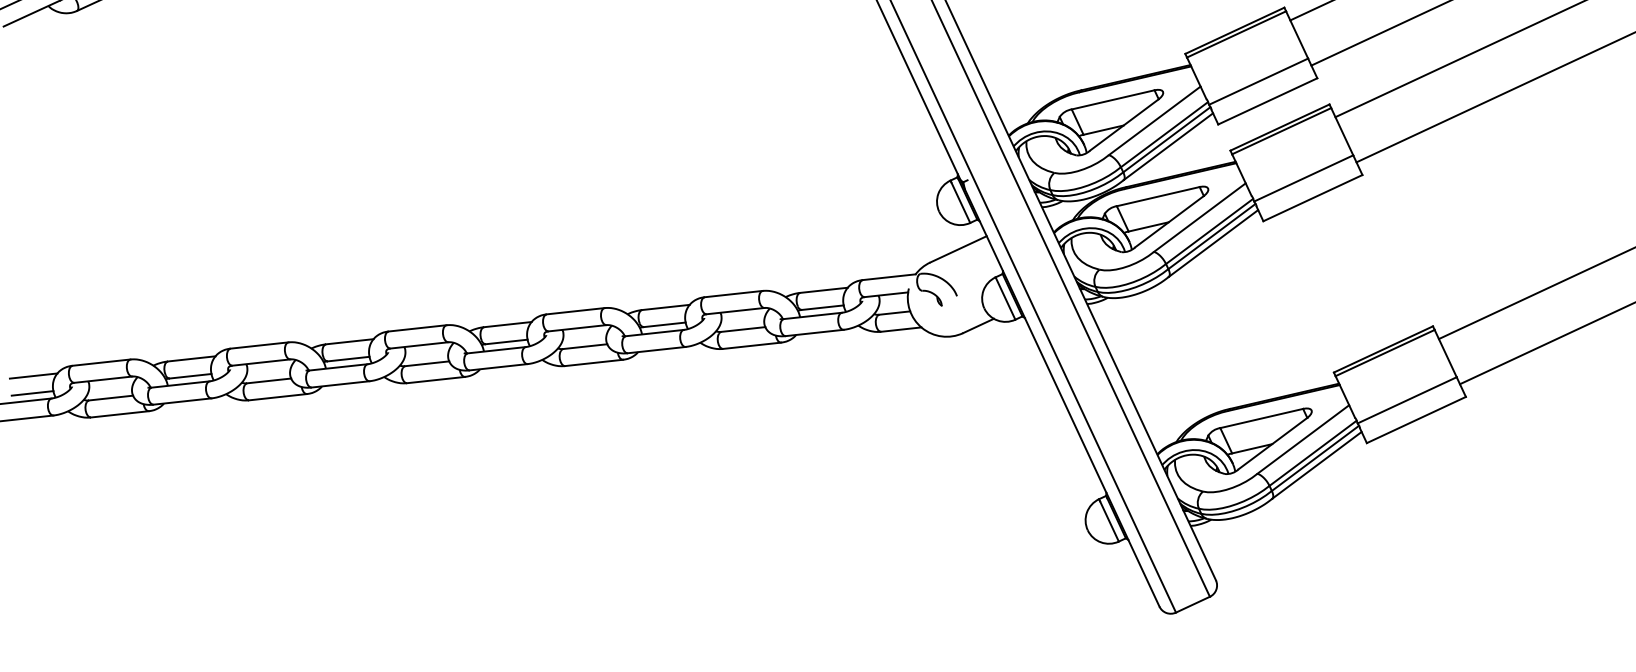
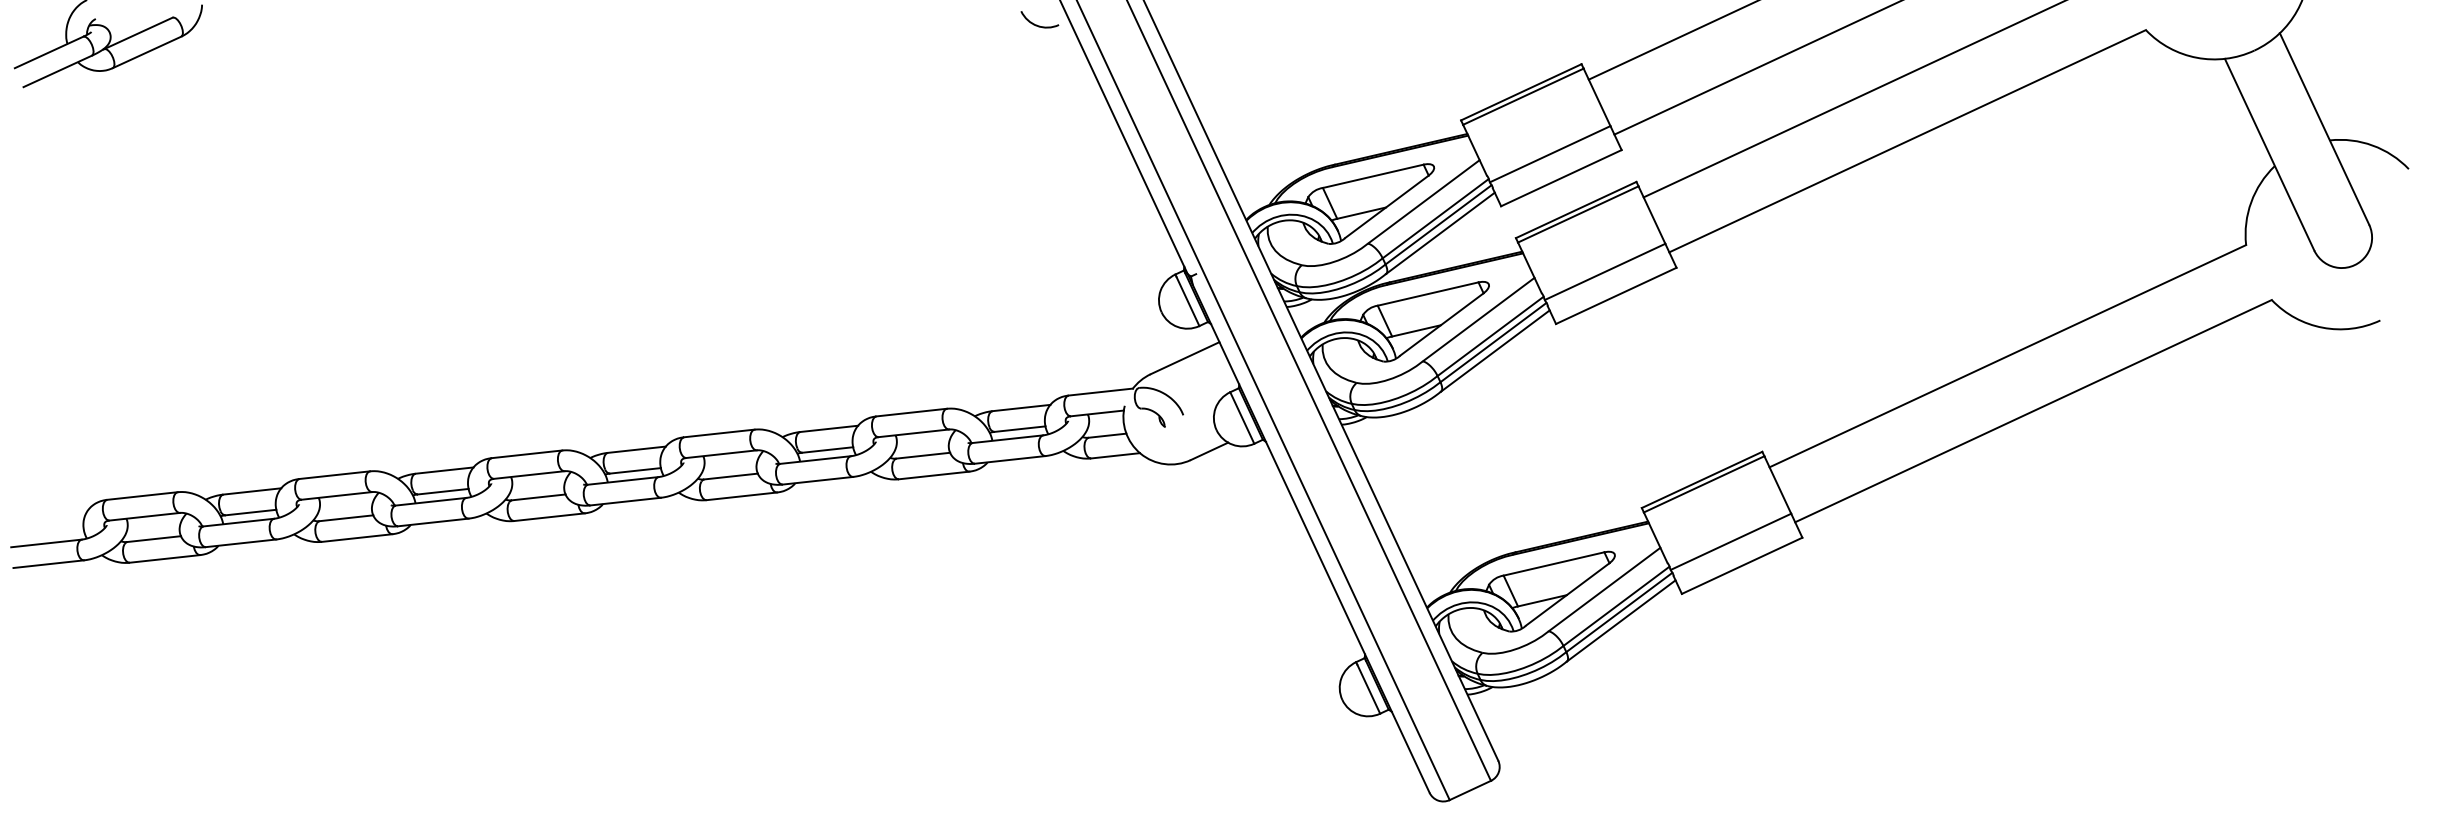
line: (34, 376) -> (60, 512), removed
line: (32, 393) -> (58, 533), removed

